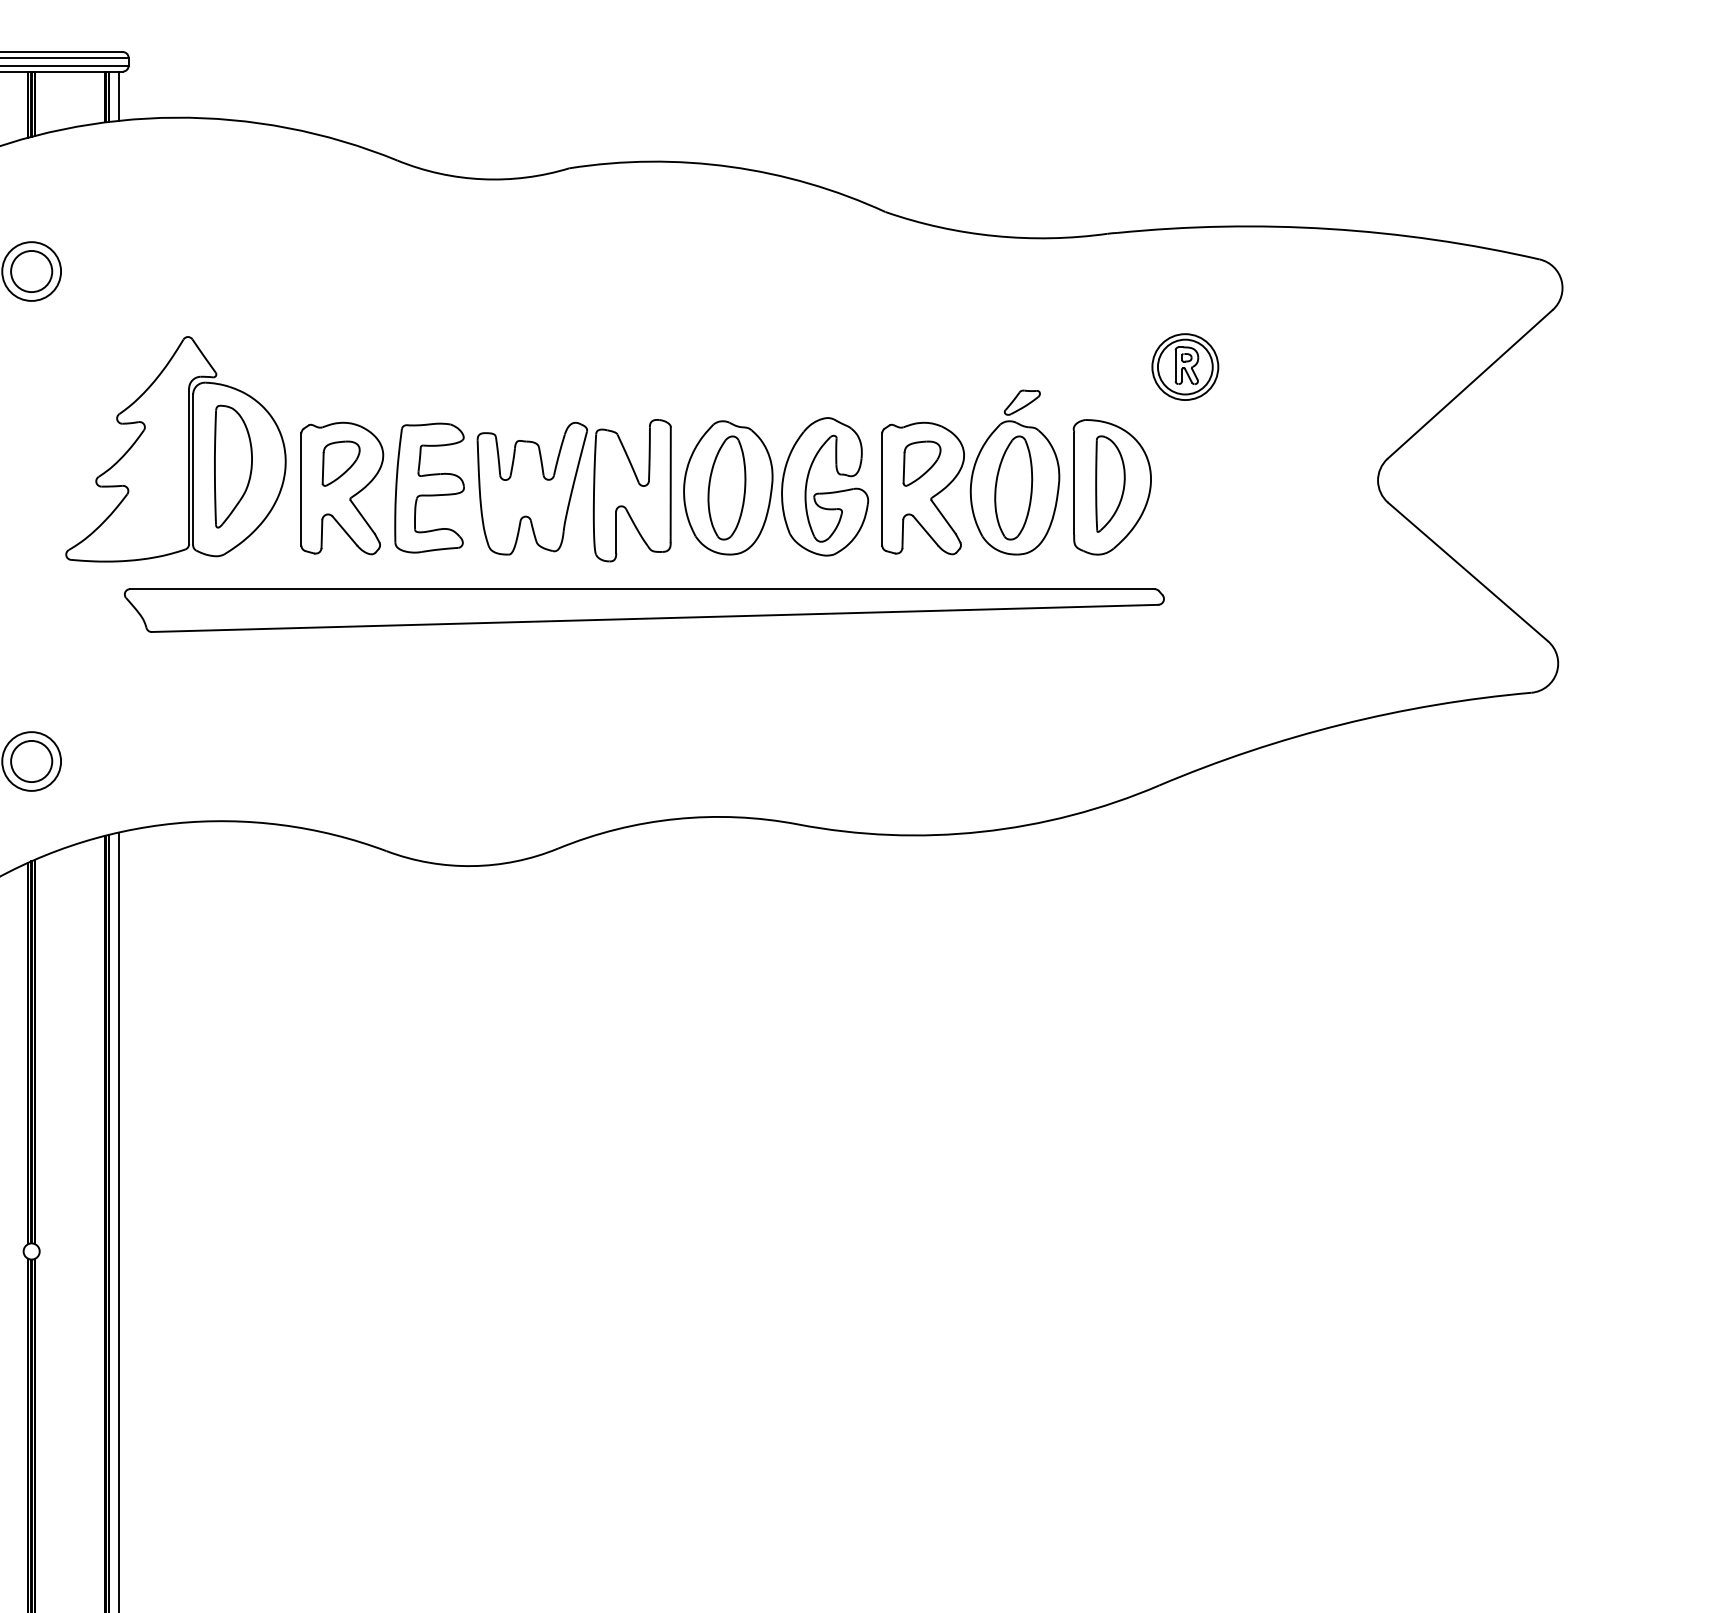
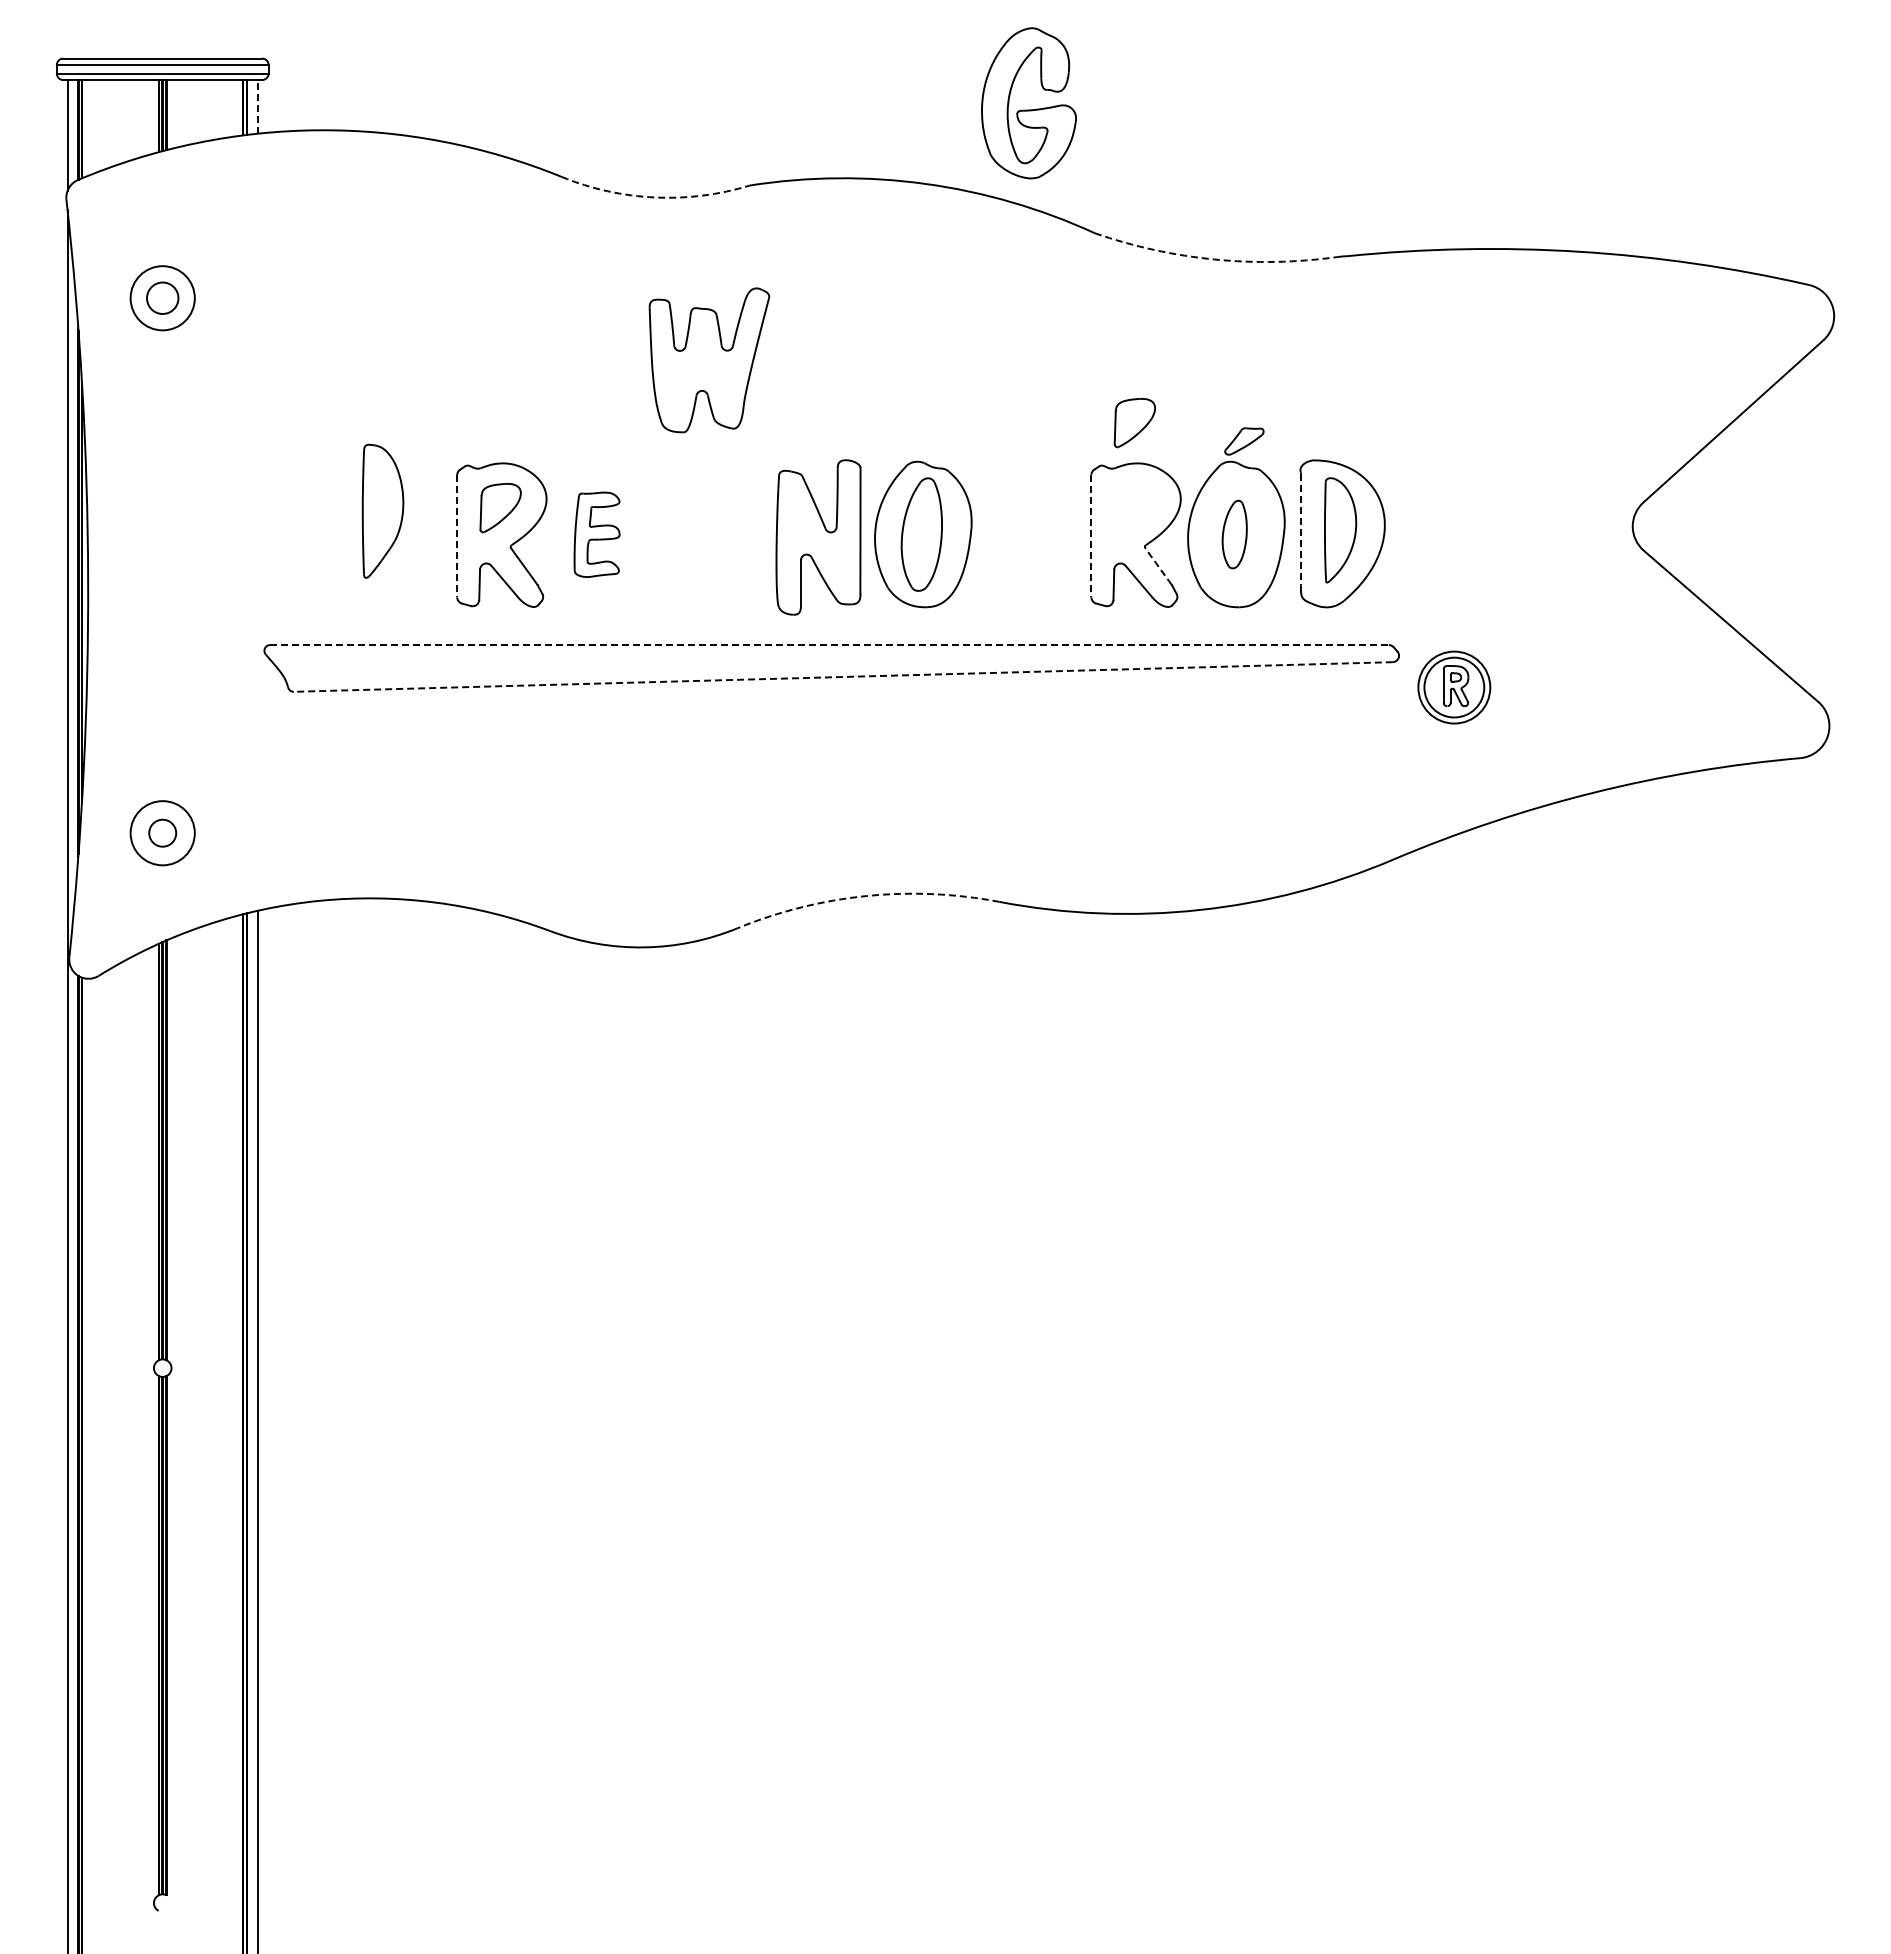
line: (118, 95) -> (257, 106), solid -> dashed
arc: (482, 179) -> (655, 197), solid -> dashed
arc: (994, 236) -> (1214, 259), solid -> dashed
circle: (31, 270) -> (162, 297), size x0.7
part: (1185, 367) -> (1454, 687), moved
part: (175, 448) -> (319, 491), removed
part: (921, 464) -> (1134, 423), moved
line: (1073, 483) -> (1300, 529), solid -> dashed
part: (428, 487) -> (596, 534), size x0.6
part: (824, 487) -> (1028, 103), moved
part: (1013, 487) -> (1234, 534), size x0.6
part: (532, 488) -> (709, 360), moved
line: (301, 489) -> (457, 536), solid -> dashed
line: (882, 489) -> (1091, 536), solid -> dashed
line: (943, 517) -> (1158, 566), solid -> dashed
line: (643, 589) -> (830, 645), solid -> dashed
line: (655, 617) -> (843, 676), solid -> dashed
circle: (31, 760) -> (162, 832), size x0.6
arc: (676, 819) -> (866, 896), solid -> dashed

